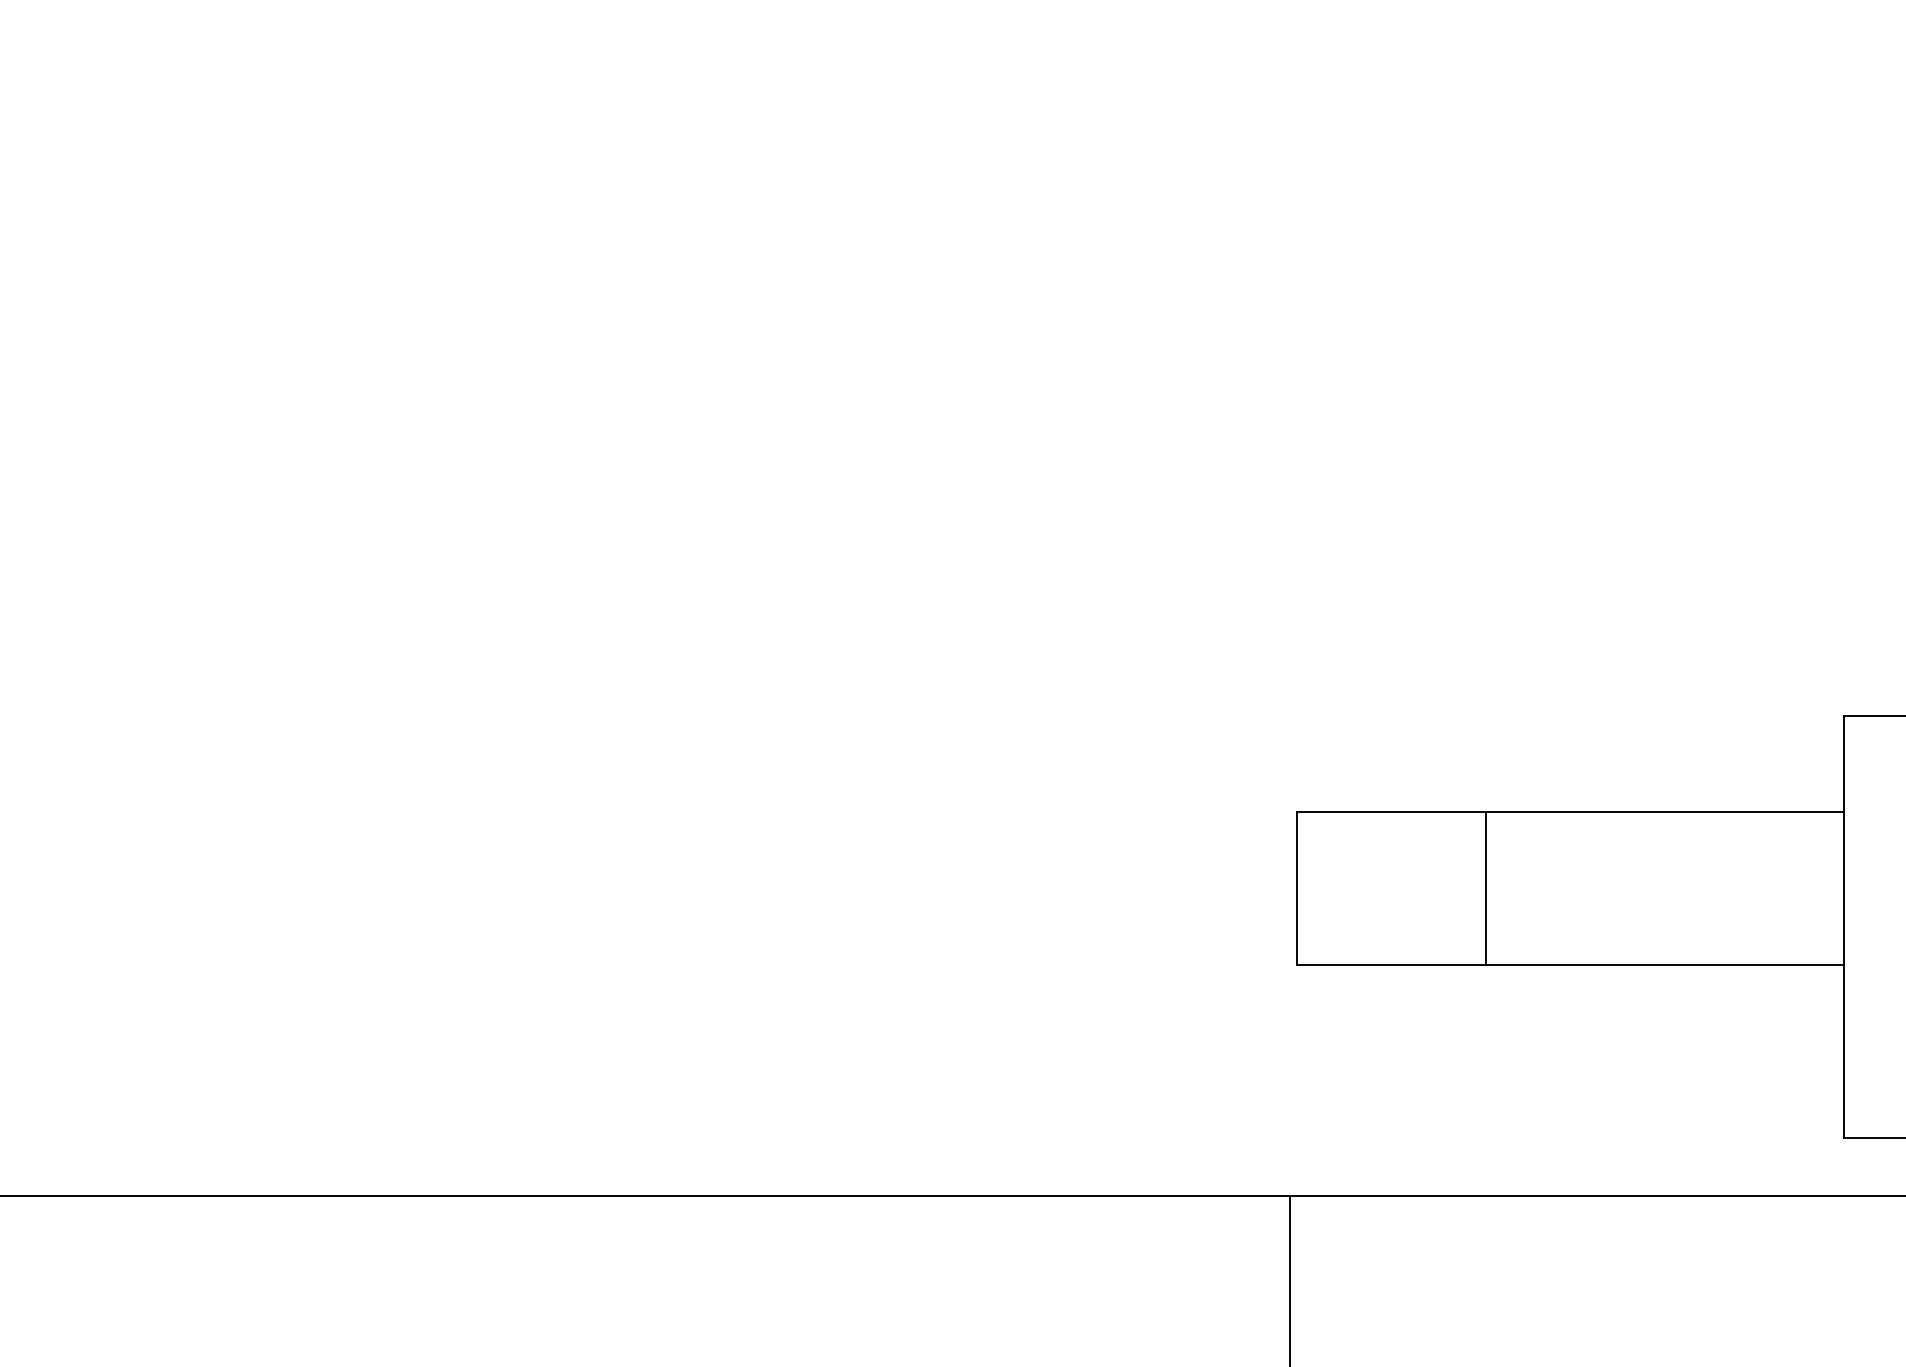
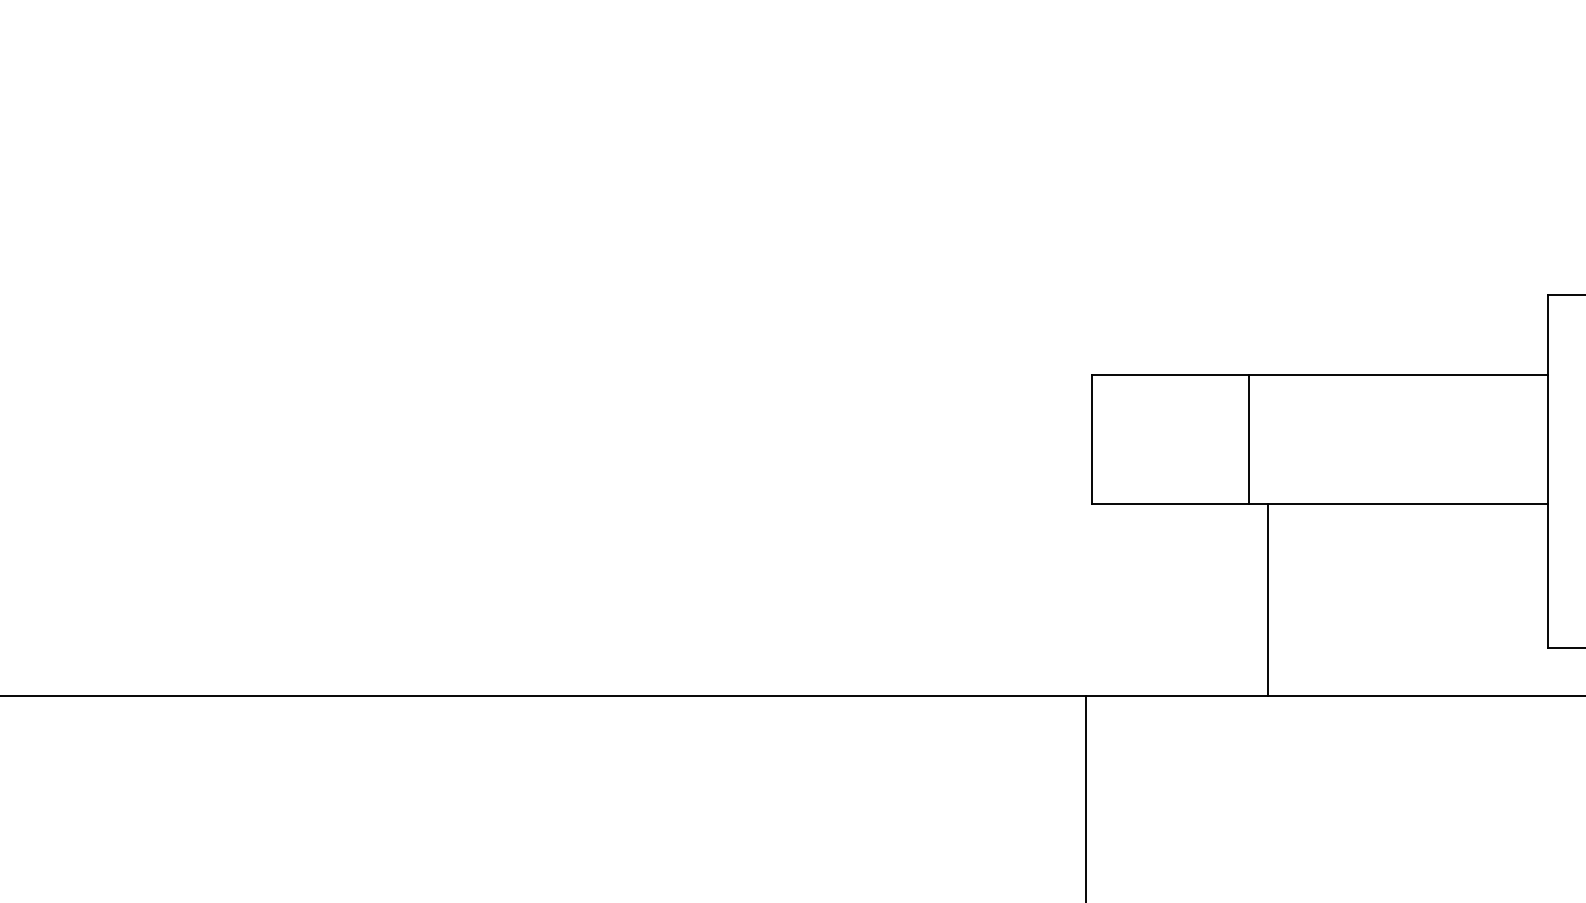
line: (1508, 1080) -> (1268, 599), added

